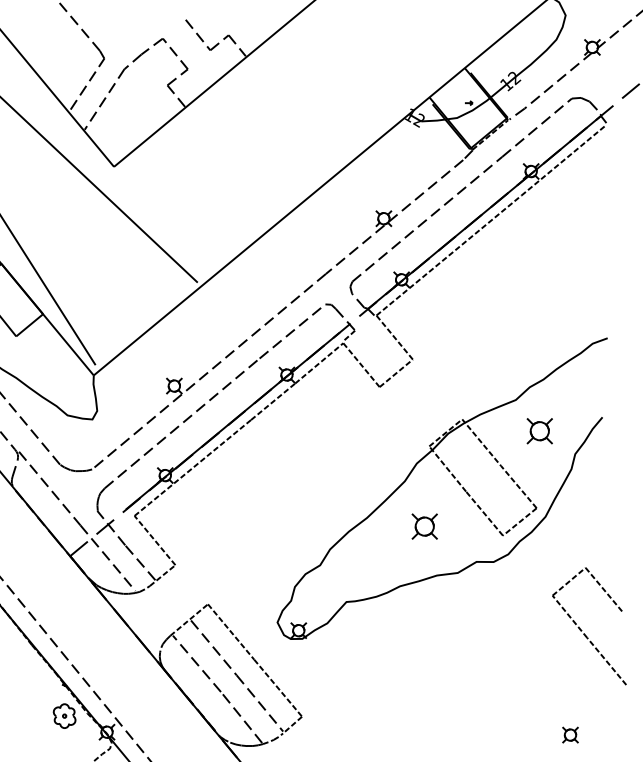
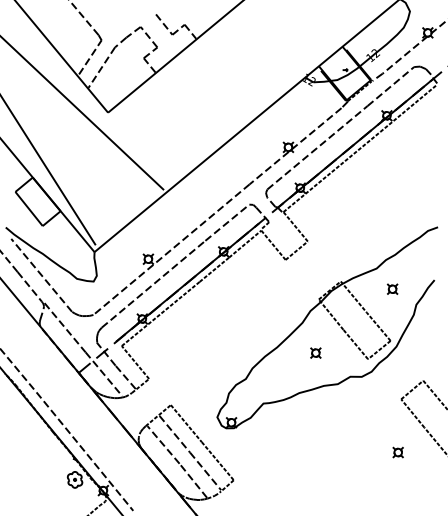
part: (539, 429) -> (392, 288), size x0.62
part: (424, 525) -> (315, 352), size x0.62
part: (569, 735) -> (397, 452), moved

